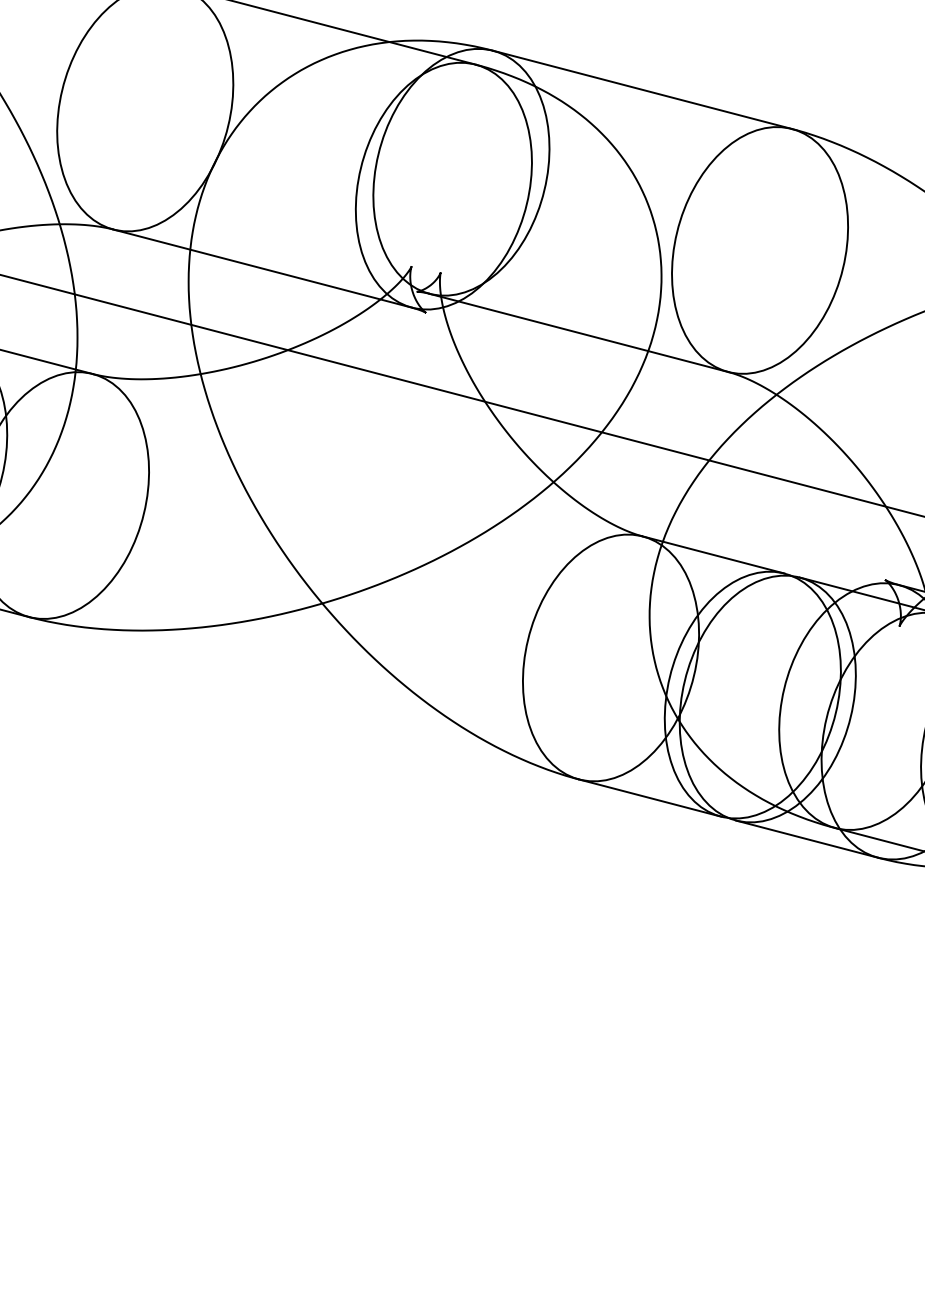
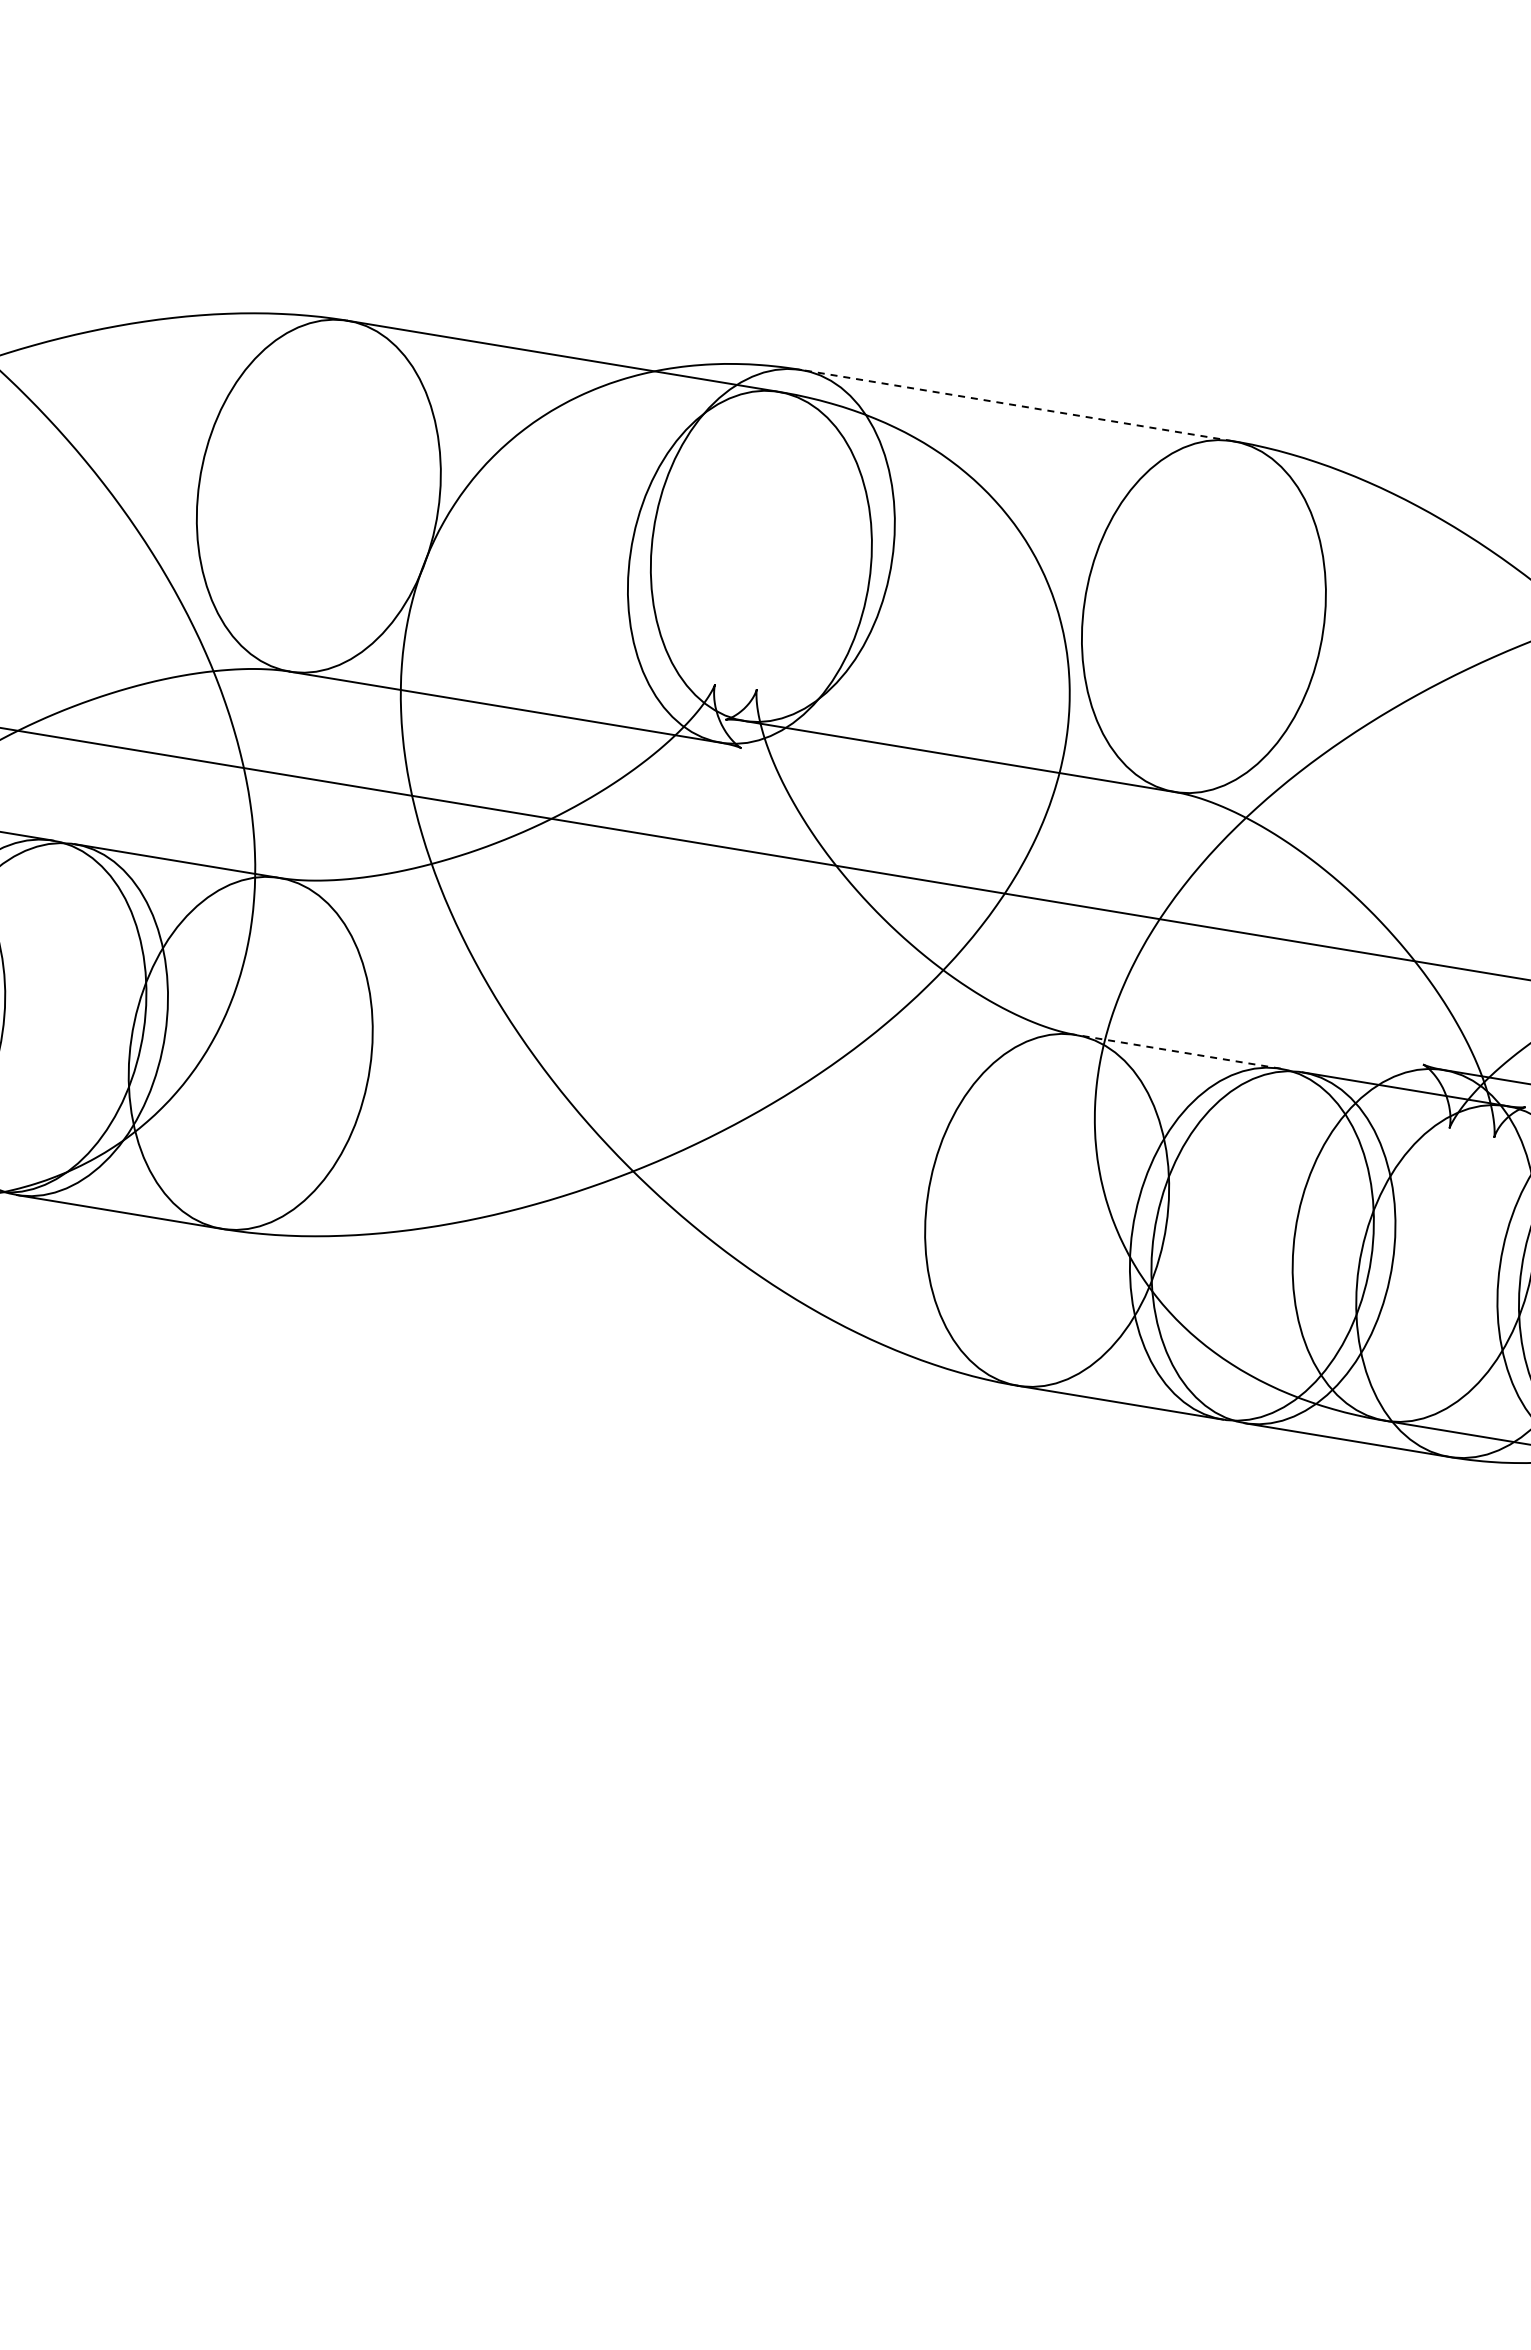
line: (641, 89) -> (1016, 405), solid -> dashed
line: (713, 554) -> (1178, 1051), solid -> dashed

